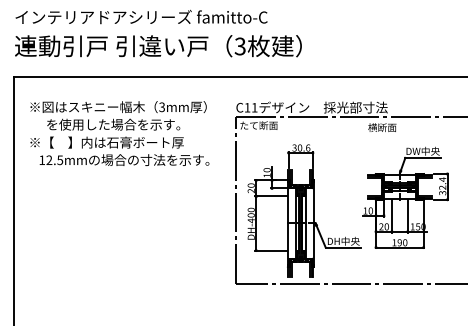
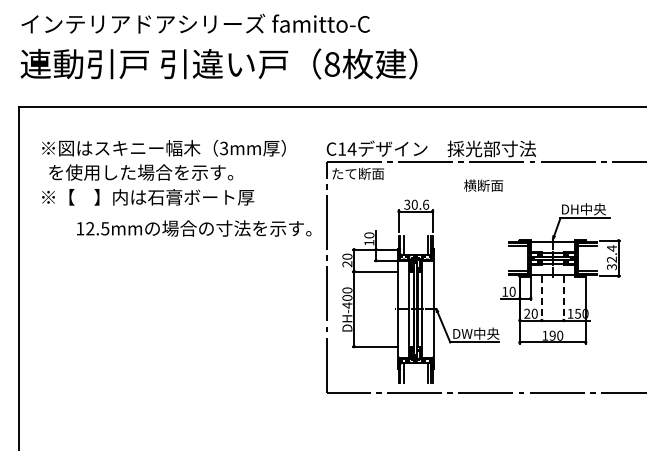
text: (239, 46) -> (331, 64), 3 -> 8
text: (254, 107) -> (351, 148), C11 -> C14
text: (113, 124) -> (141, 172), moved
text: (382, 127) -> (483, 185), moved
text: (425, 151) -> (588, 209), DW中央 -> DH中央
text: (124, 160) -> (194, 228), moved
line: (391, 216) -> (541, 299), solid -> dashed
line: (407, 216) -> (563, 299), solid -> dashed
text: (347, 241) -> (480, 333), DH中央 -> DW中央

